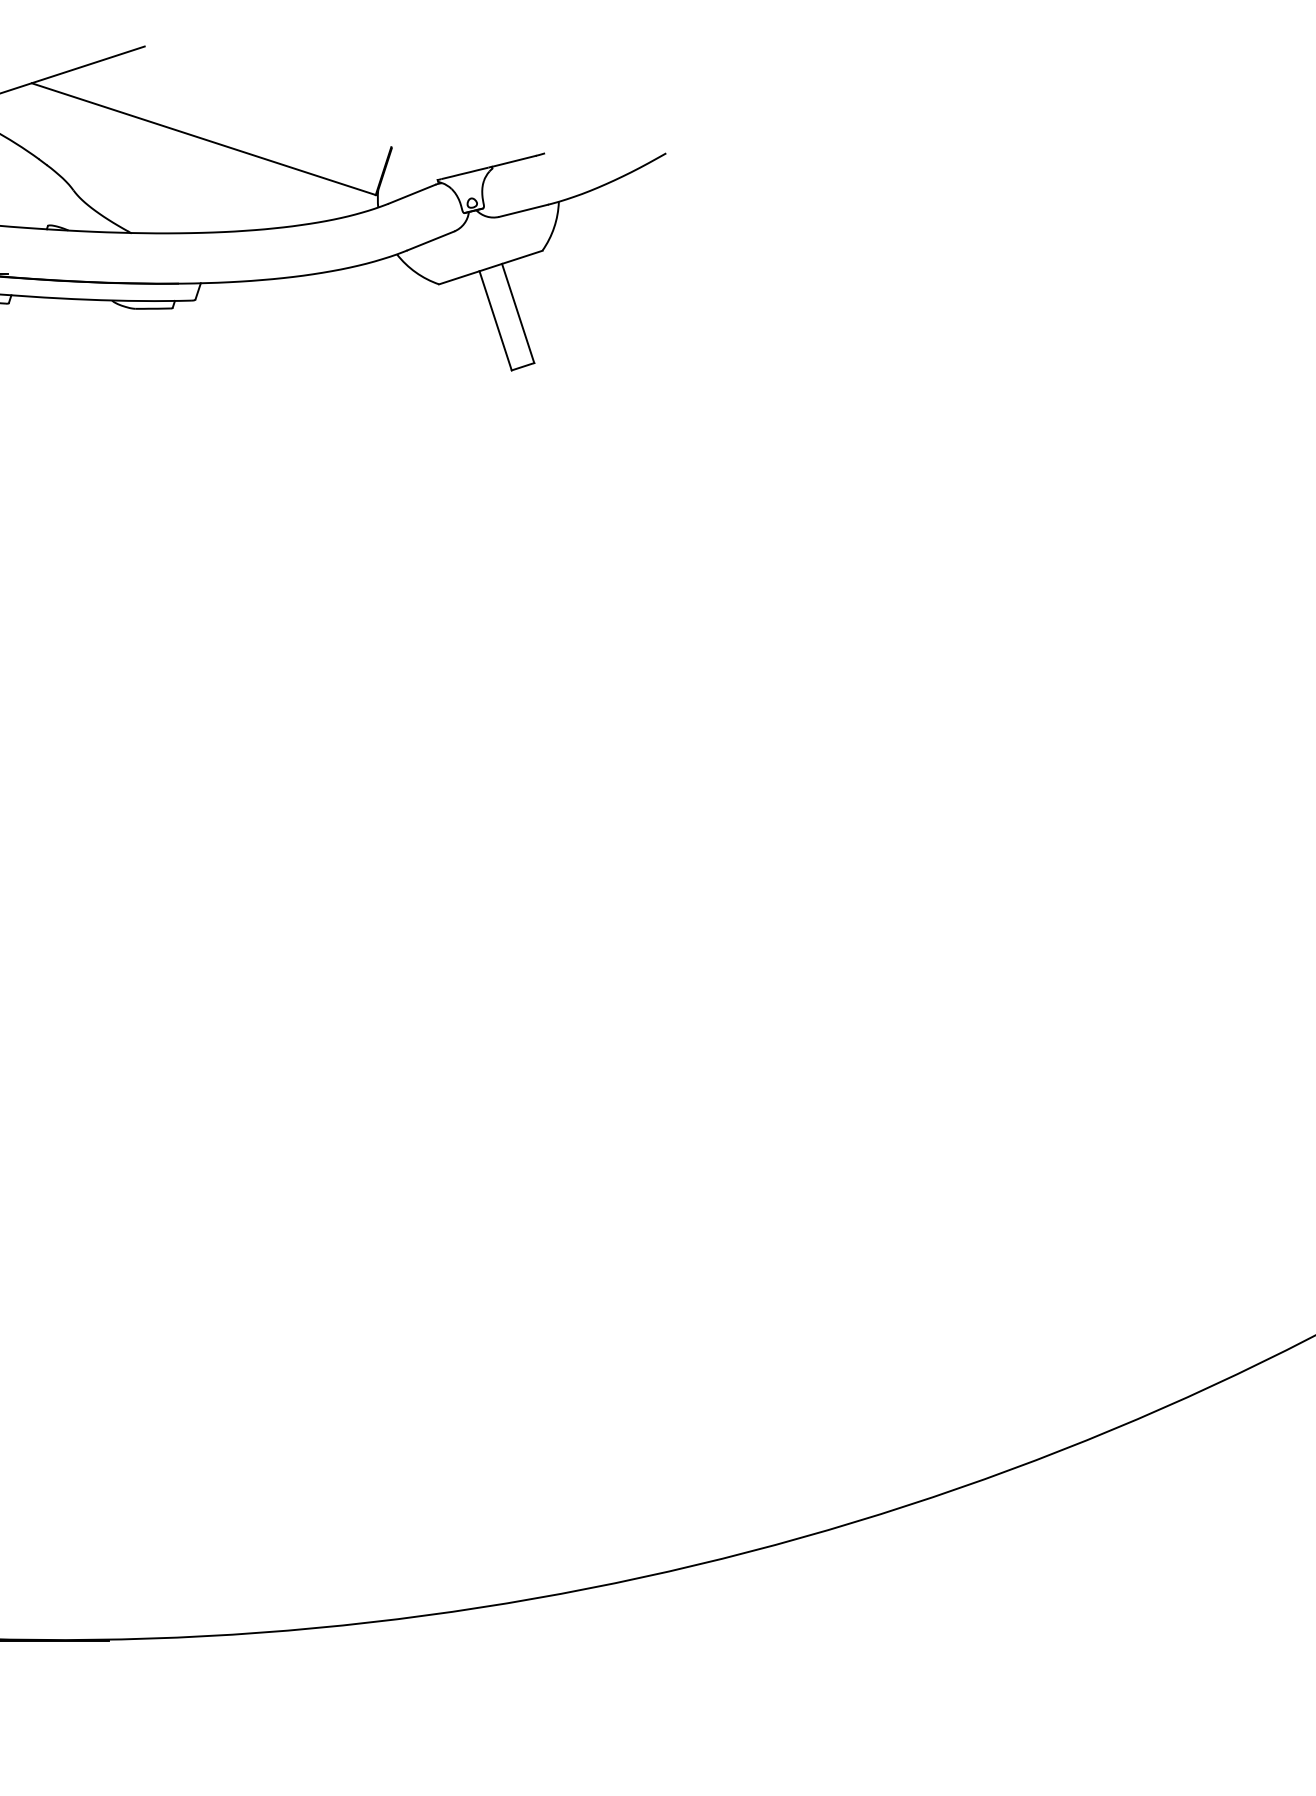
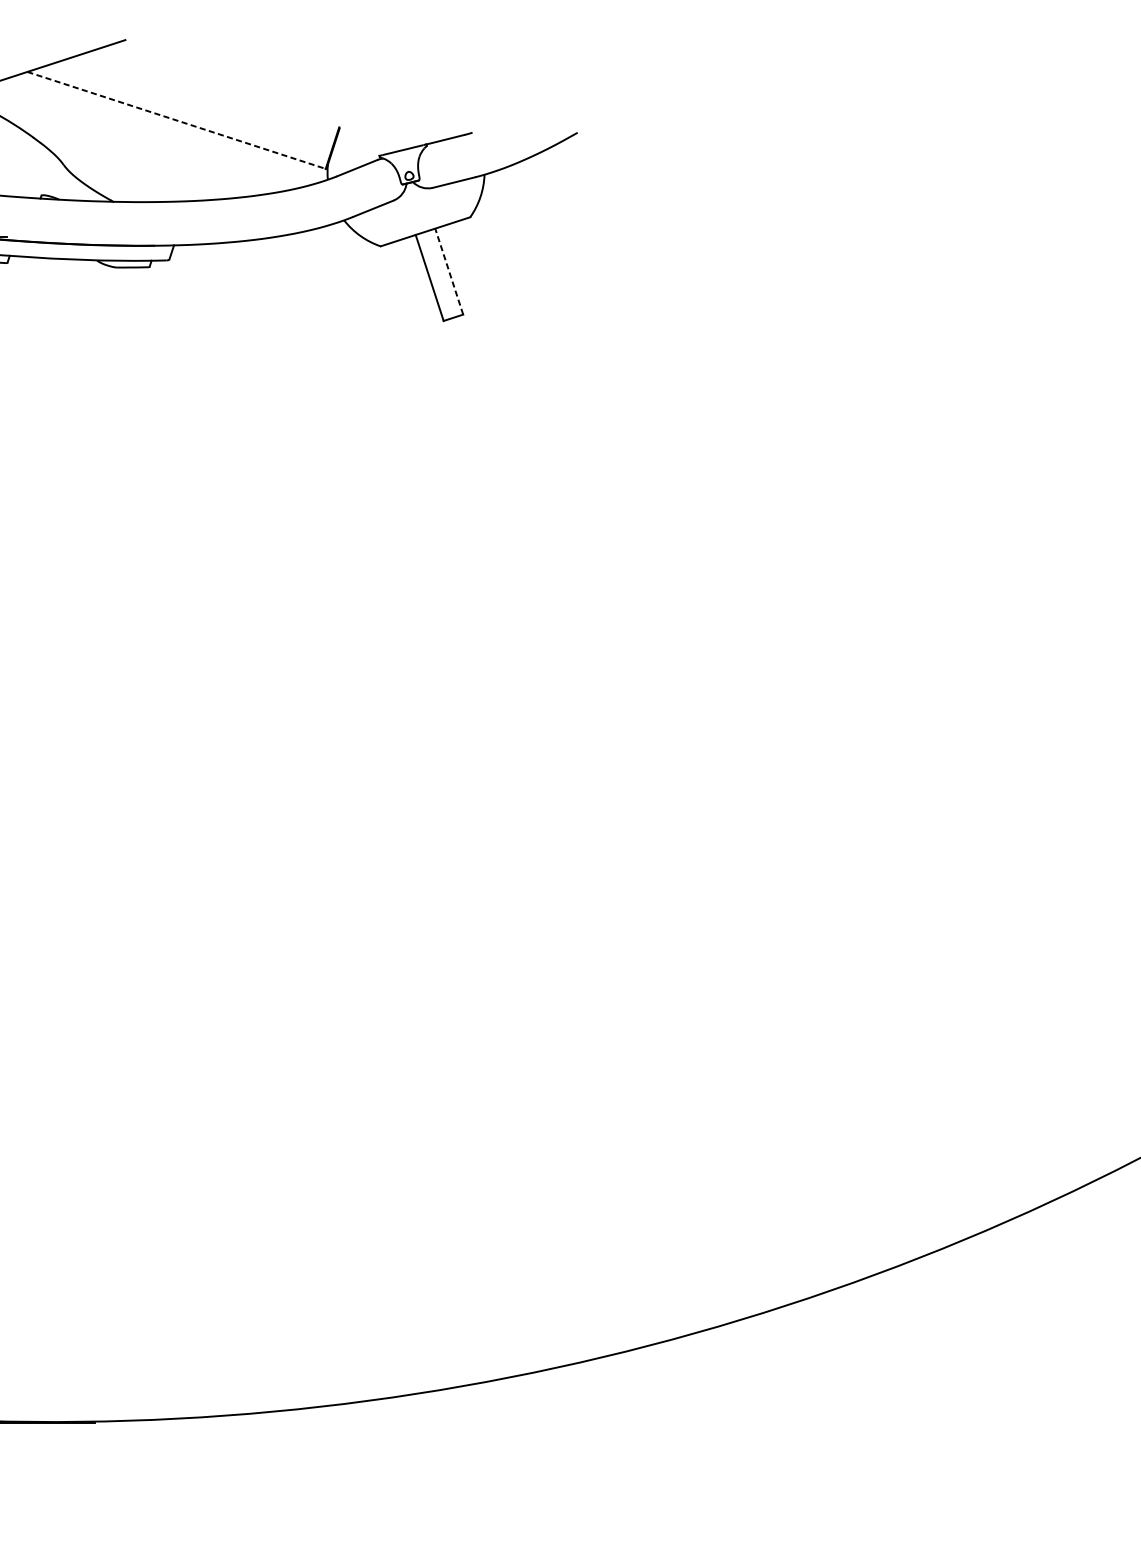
line: (203, 139) -> (176, 120), solid -> dashed
line: (518, 313) -> (449, 271), solid -> dashed

